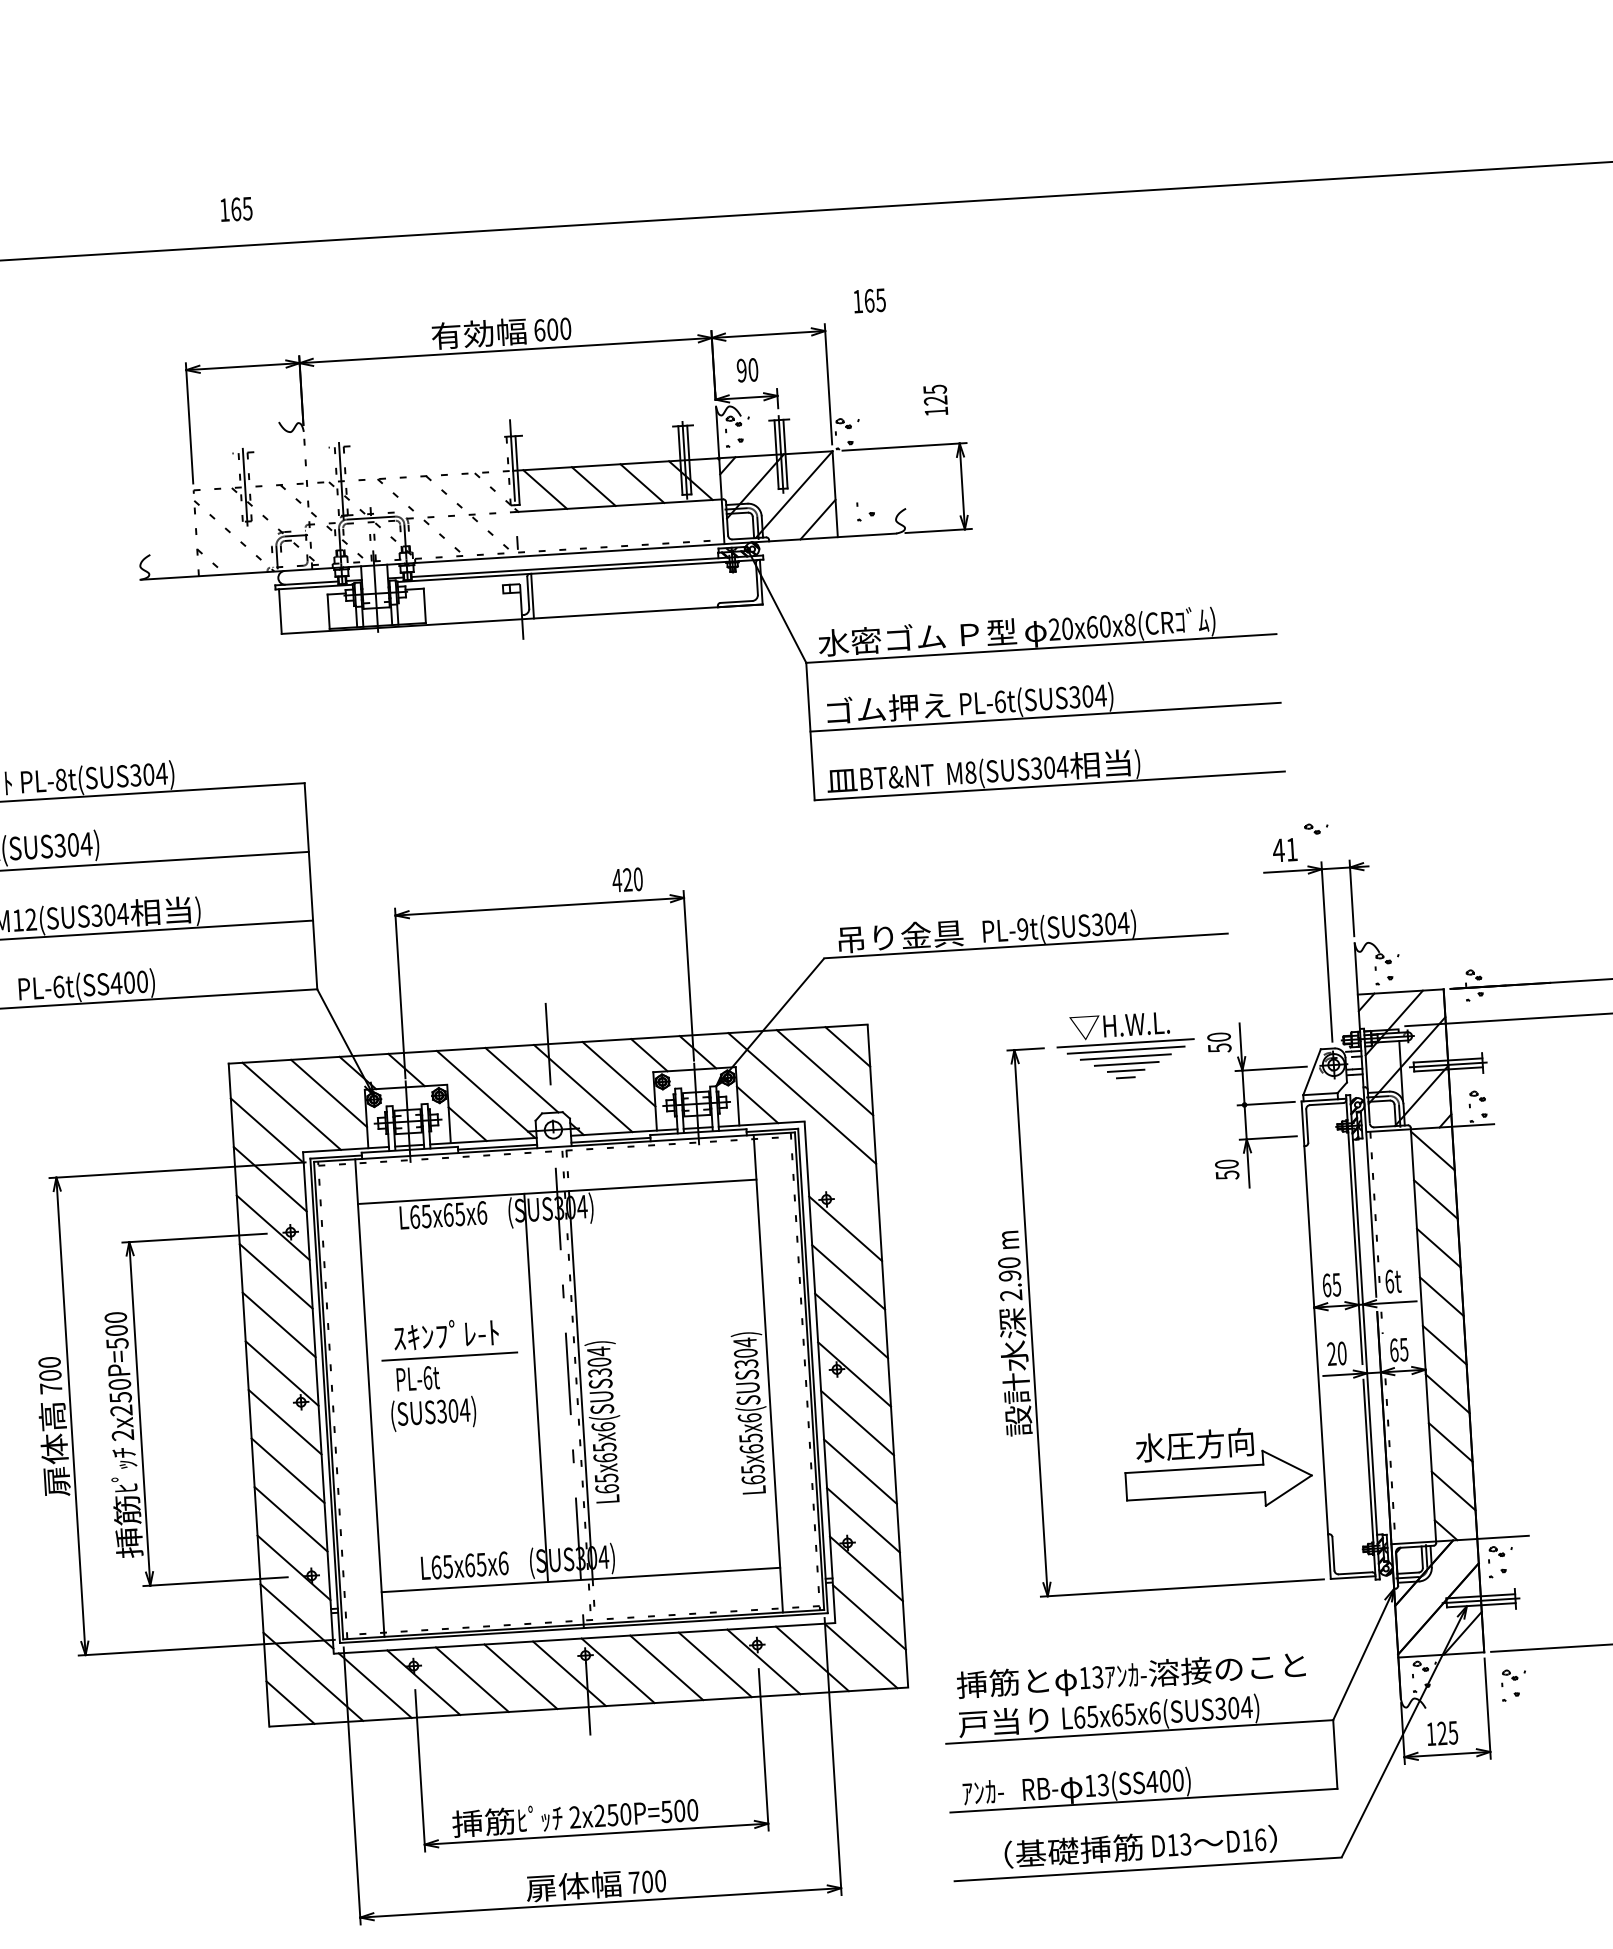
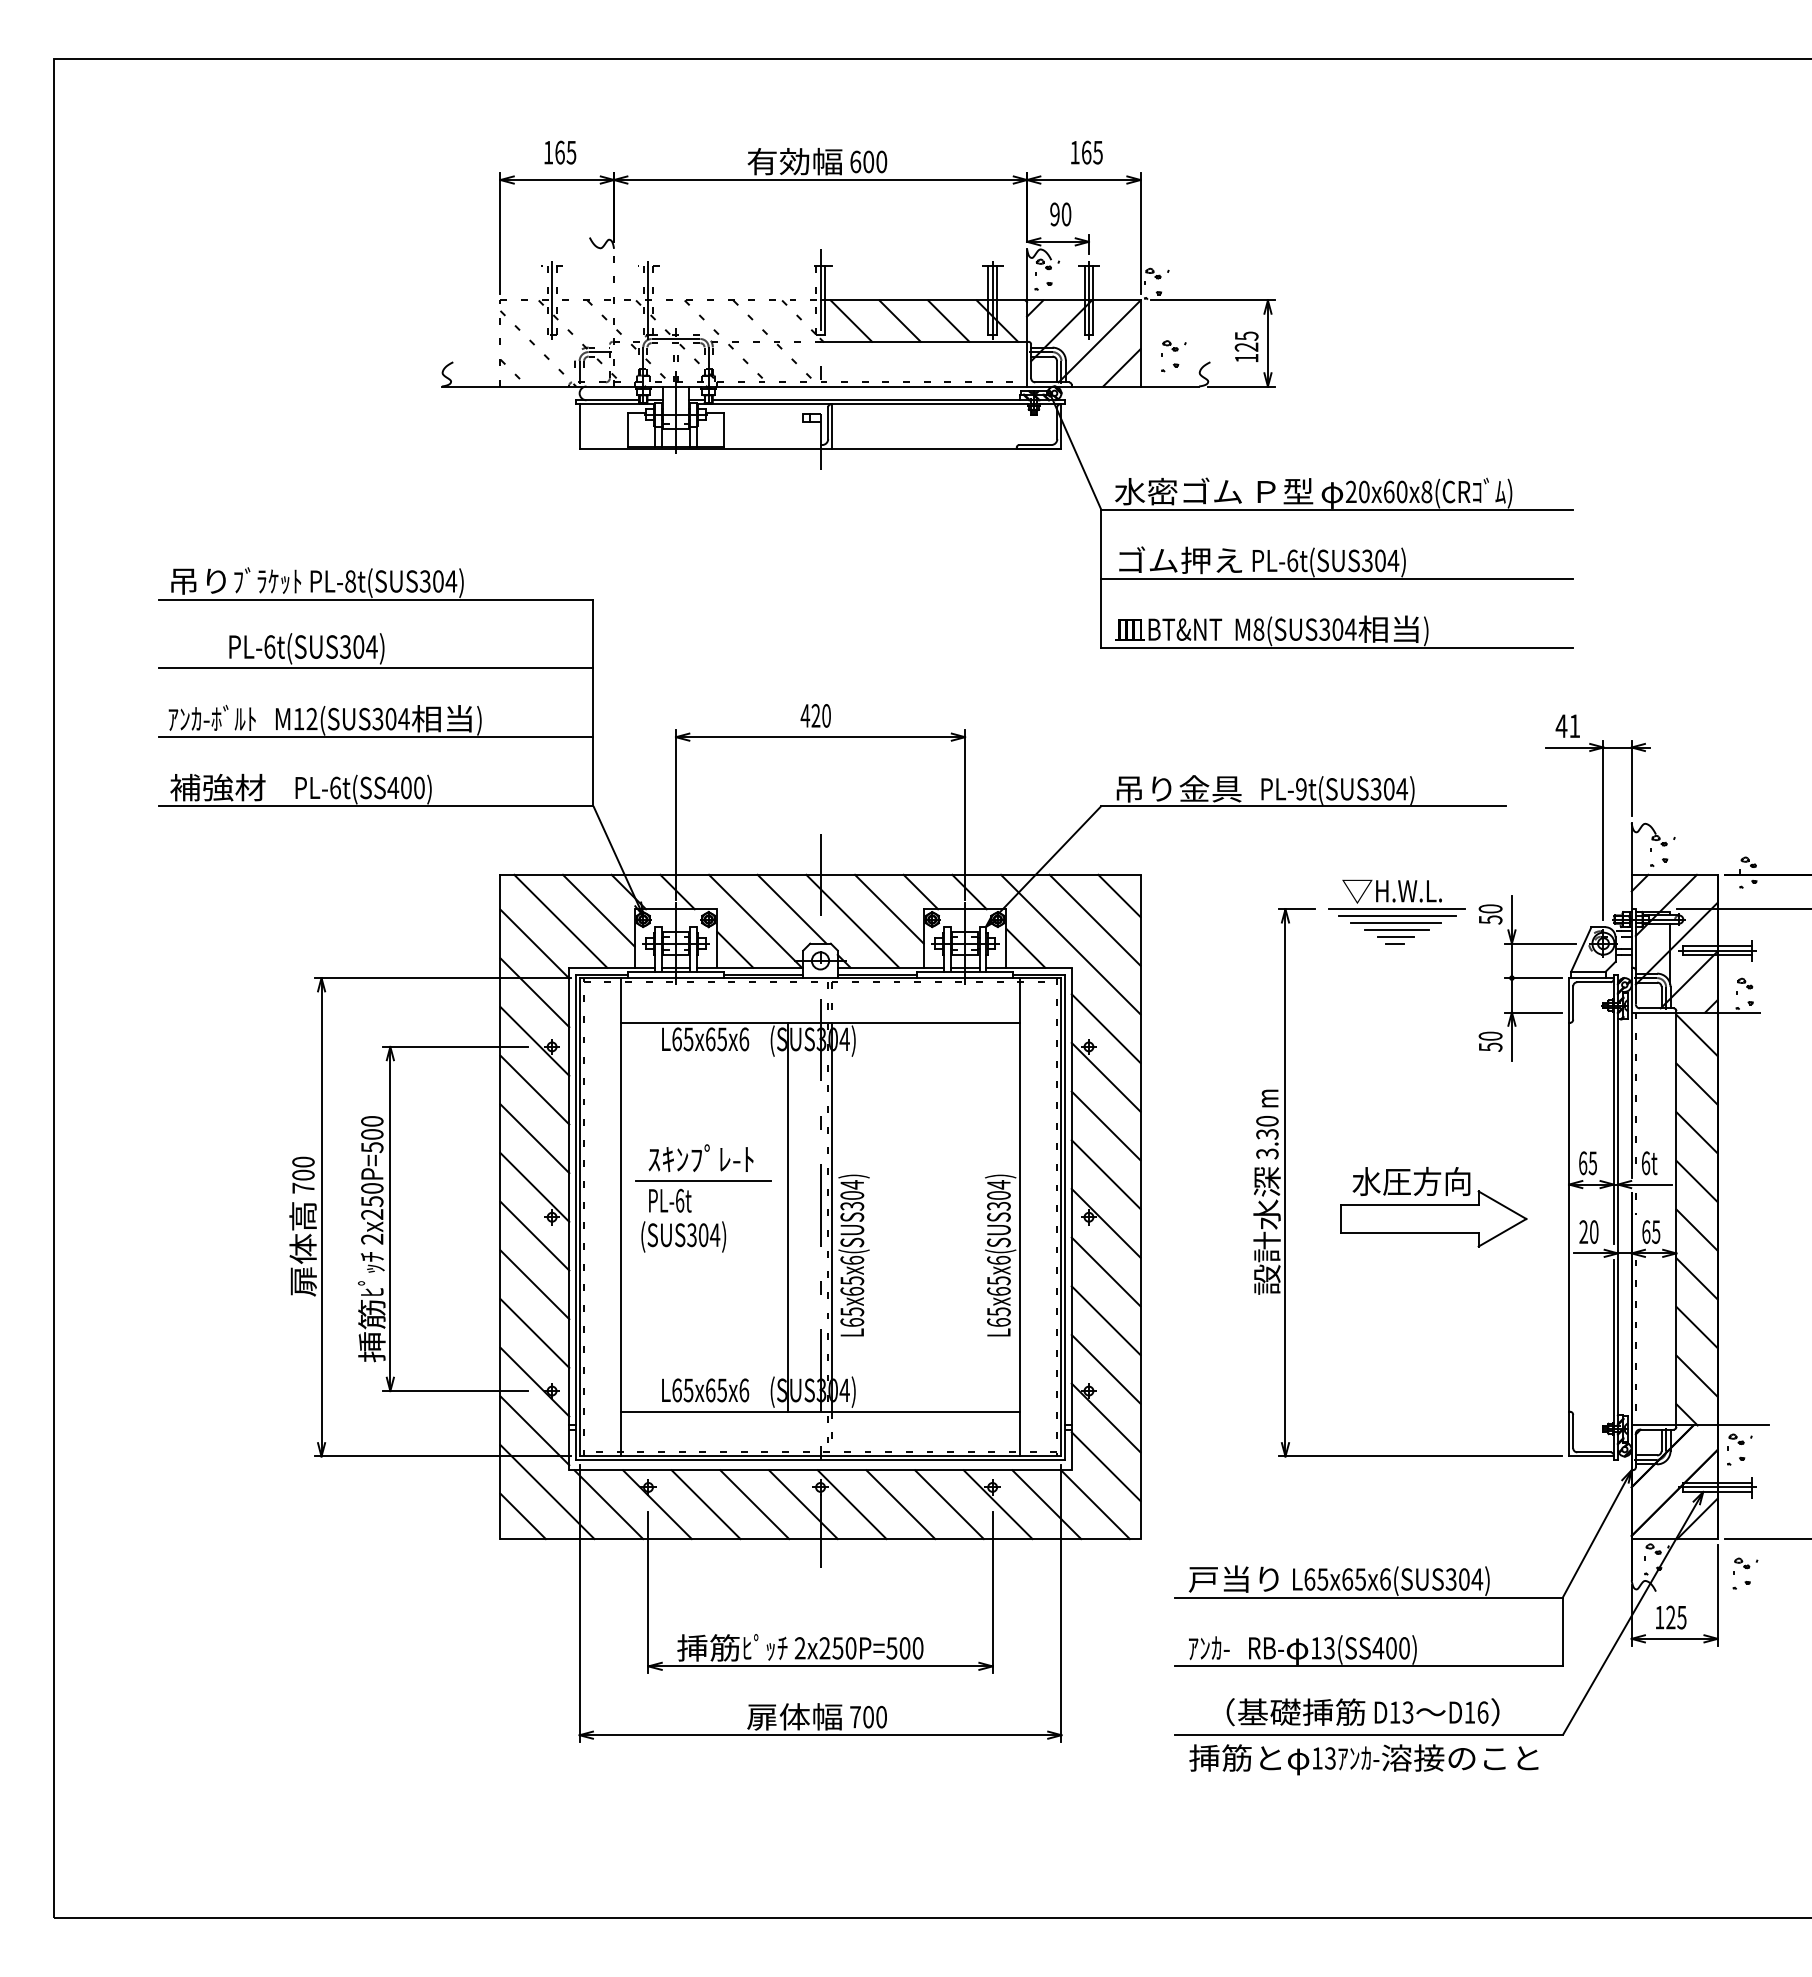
text: (236, 209) -> (560, 152), moved
text: (869, 300) -> (1086, 152), moved
text: (935, 399) -> (1246, 346), moved
part: (1316, 828) -> (1174, 345), moved
text: (627, 879) -> (815, 715), moved
line: (841, 1180) -> (1105, 1028), added
text: (1010, 1285) -> (1267, 1144), 2.90 -> 3.30
part: (1218, 1469) -> (1433, 1207), moved
text: (1130, 1676) -> (1363, 1759), moved

